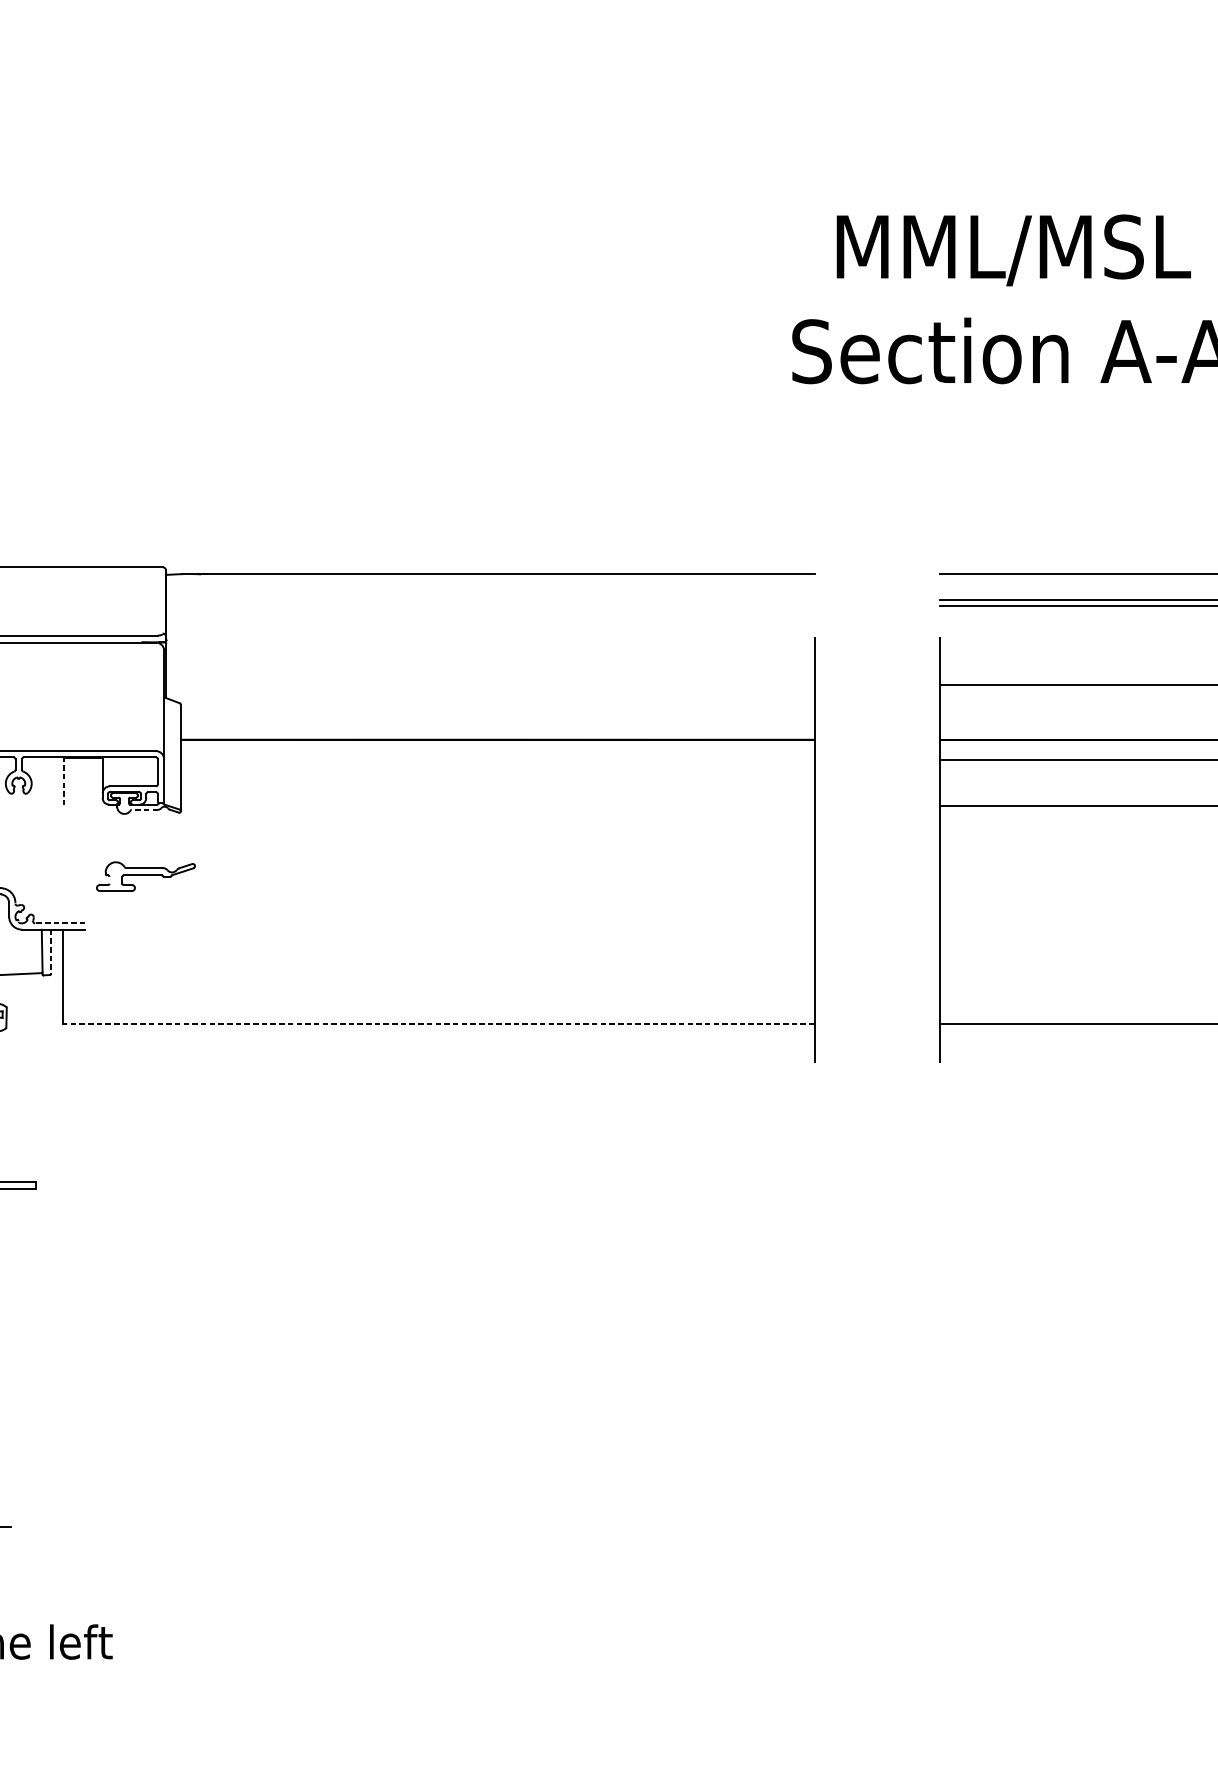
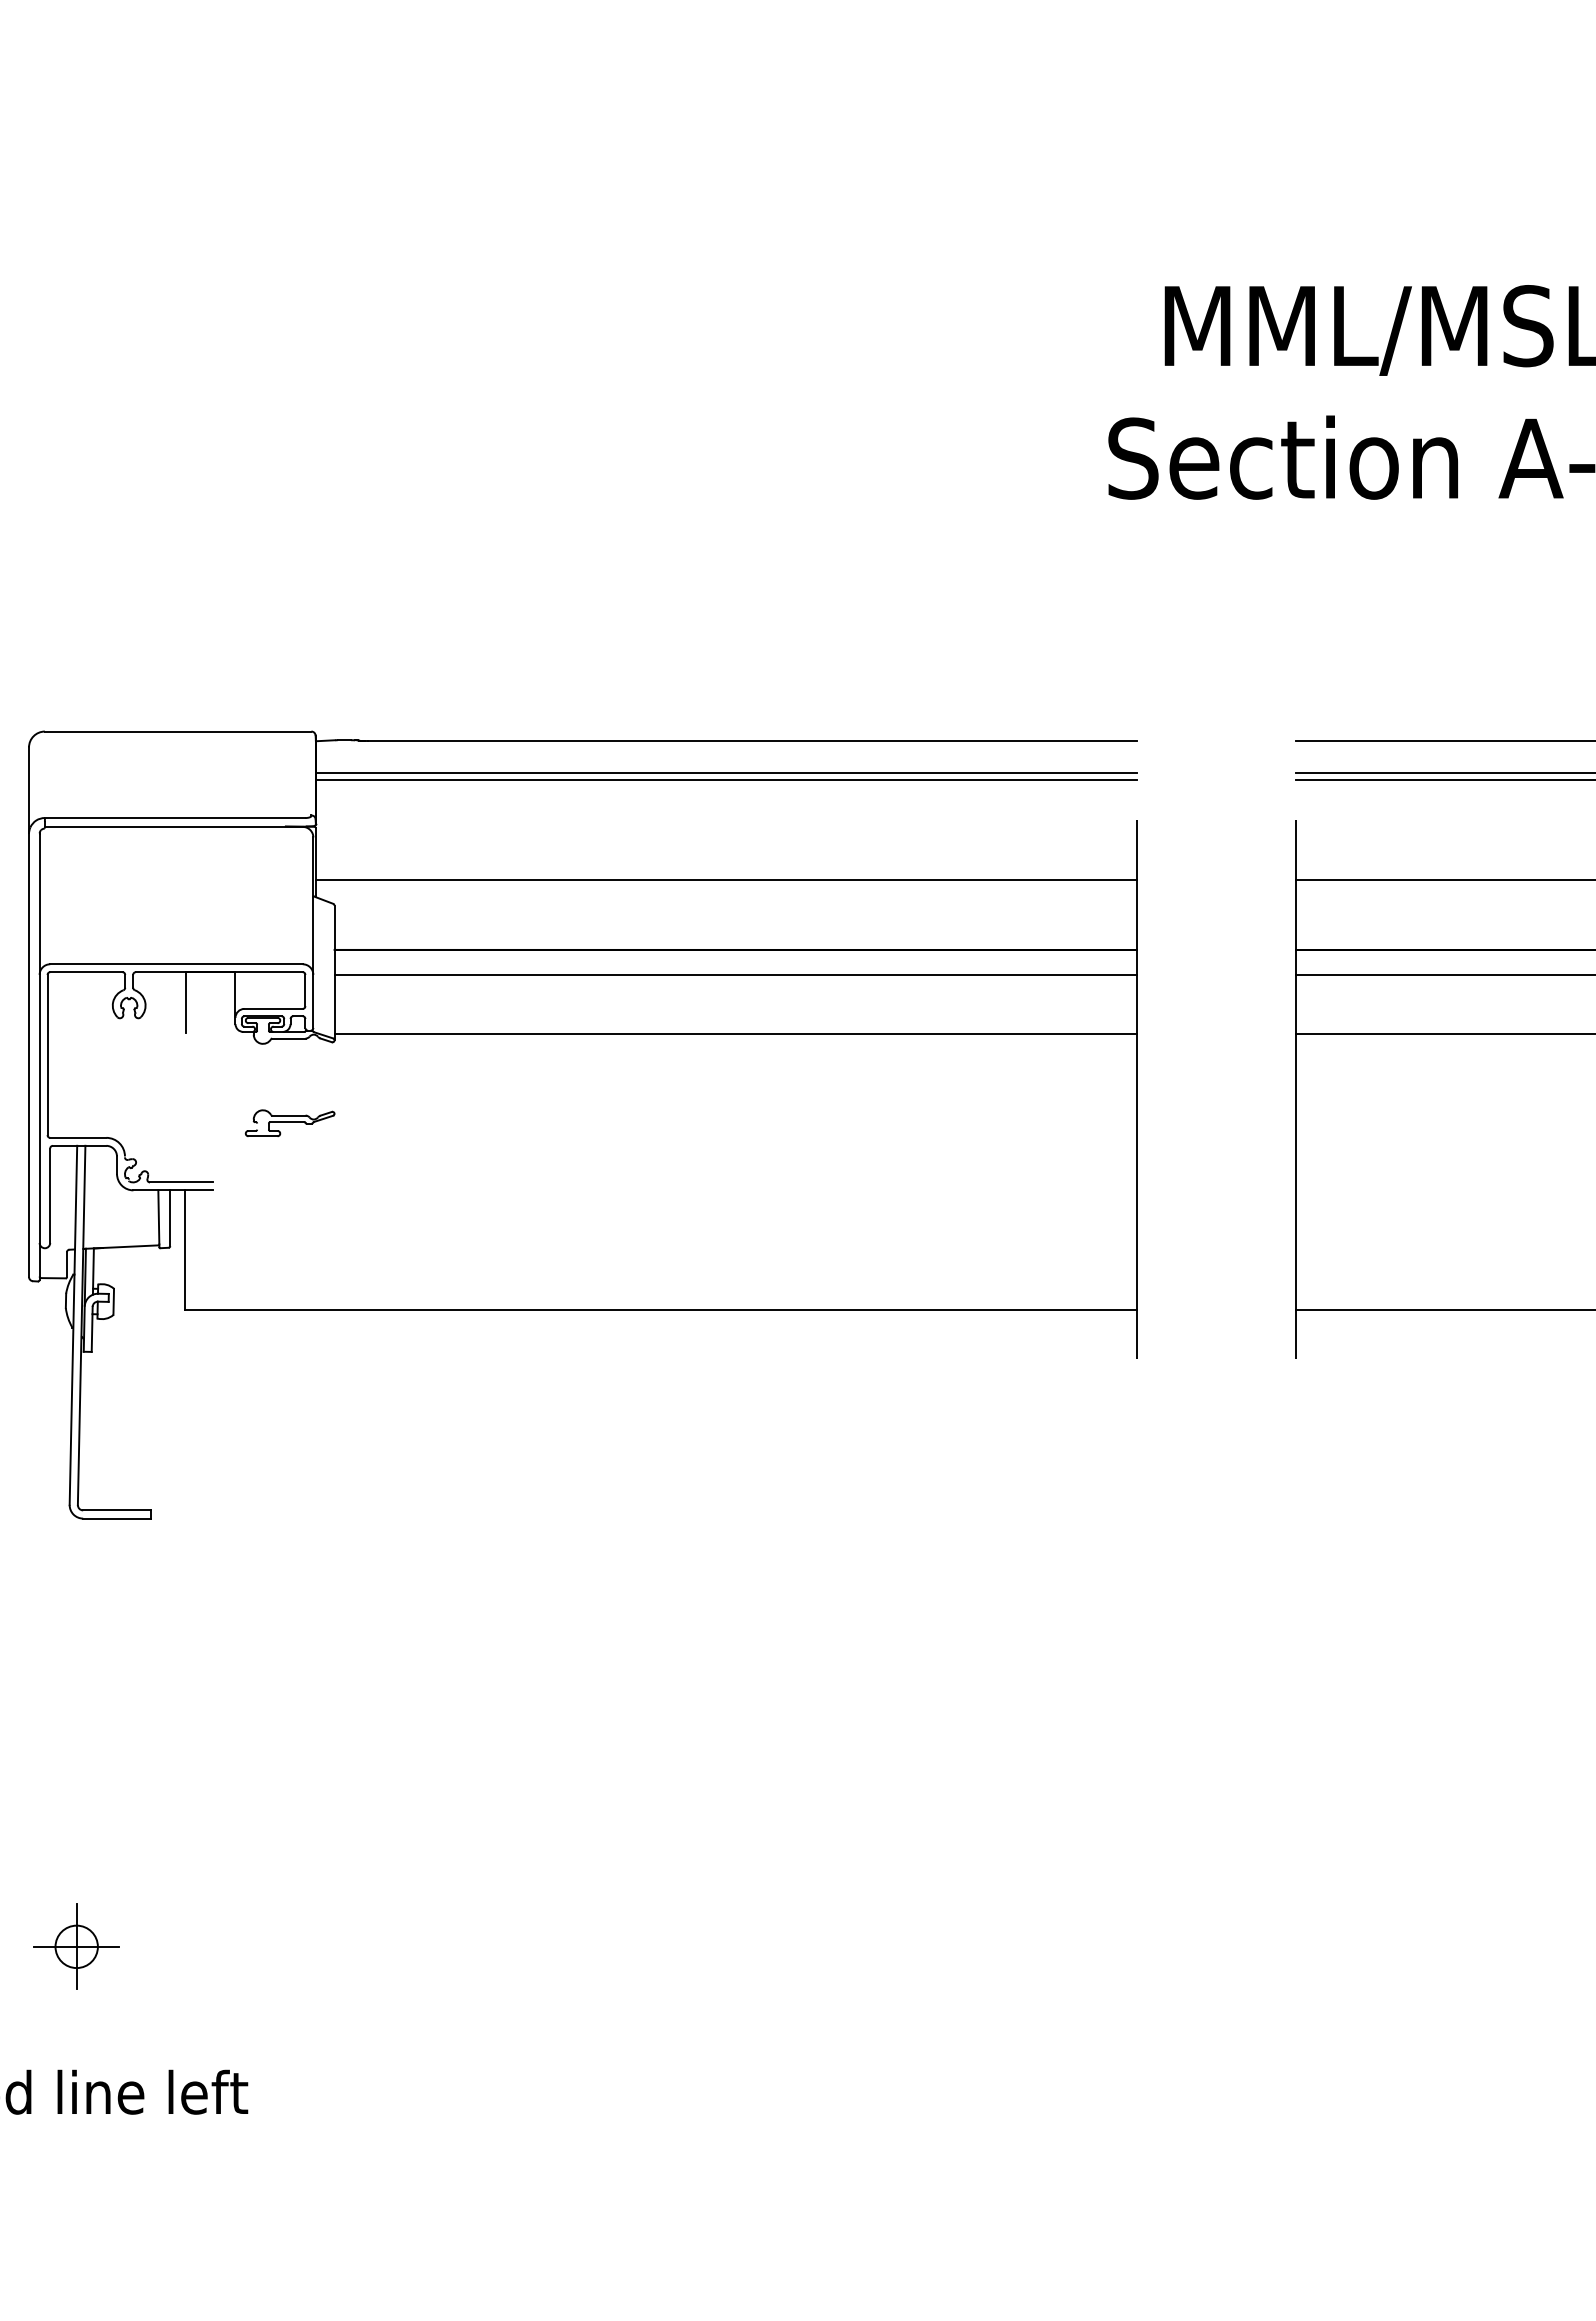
line: (489, 600) -> (725, 773), added
line: (489, 605) -> (725, 780), added
line: (490, 684) -> (726, 880), added
line: (497, 759) -> (735, 975), added
line: (64, 781) -> (186, 1002), dashed -> solid
line: (497, 805) -> (735, 1033), added
line: (144, 809) -> (288, 1038), dashed -> solid
part: (145, 876) -> (289, 1123), size x0.71
line: (60, 923) -> (181, 1182), dashed -> solid
line: (51, 951) -> (170, 1218), dashed -> solid
line: (438, 1024) -> (660, 1310), dashed -> solid

